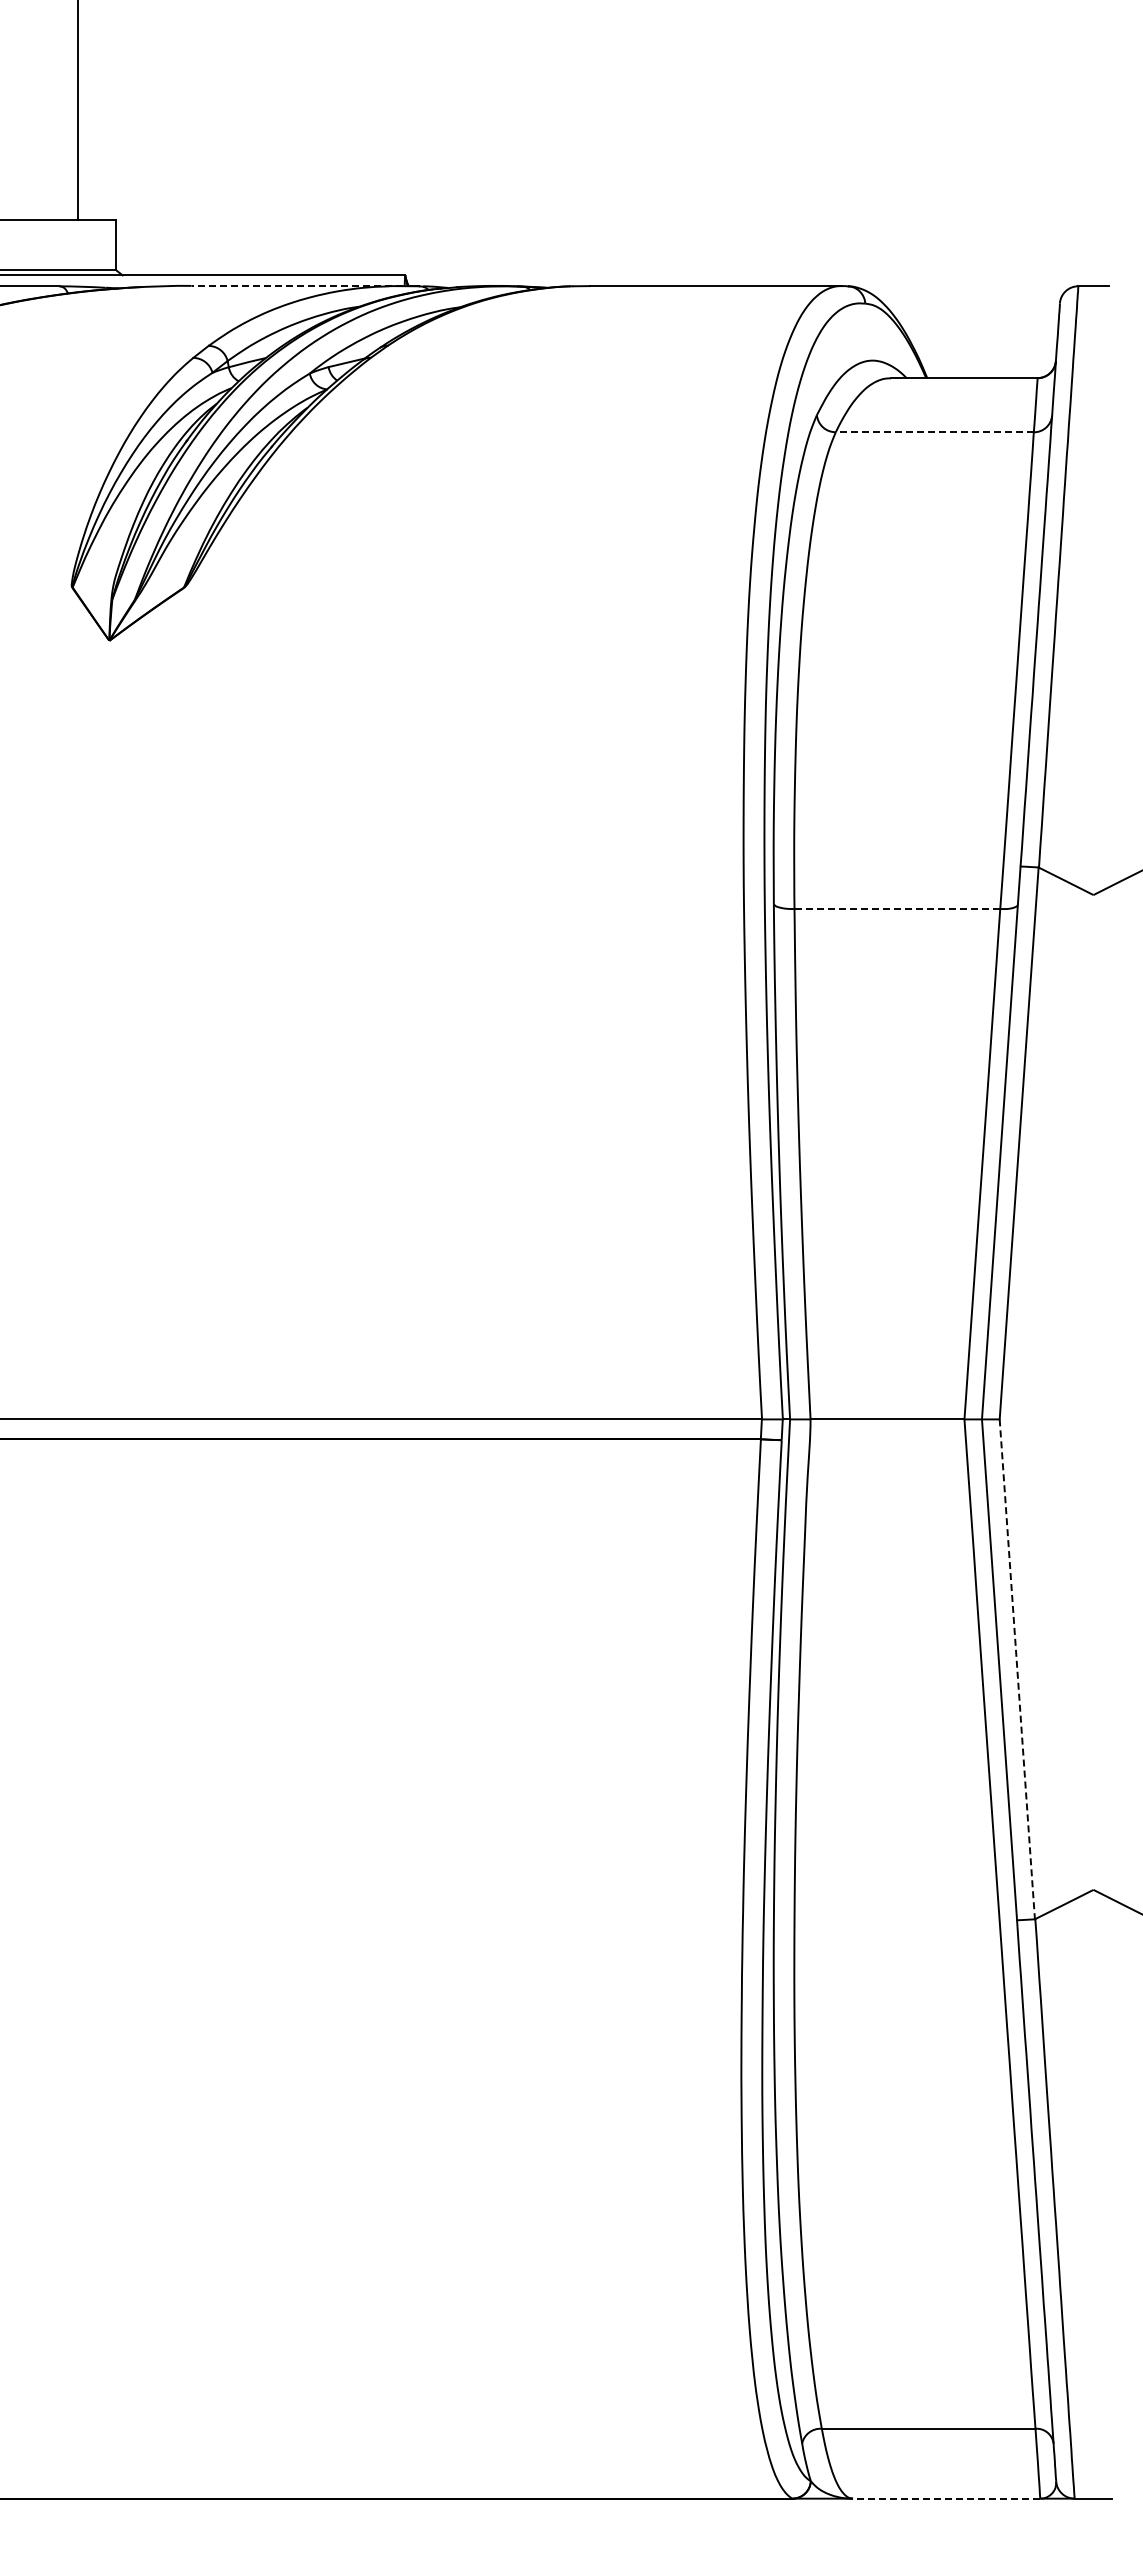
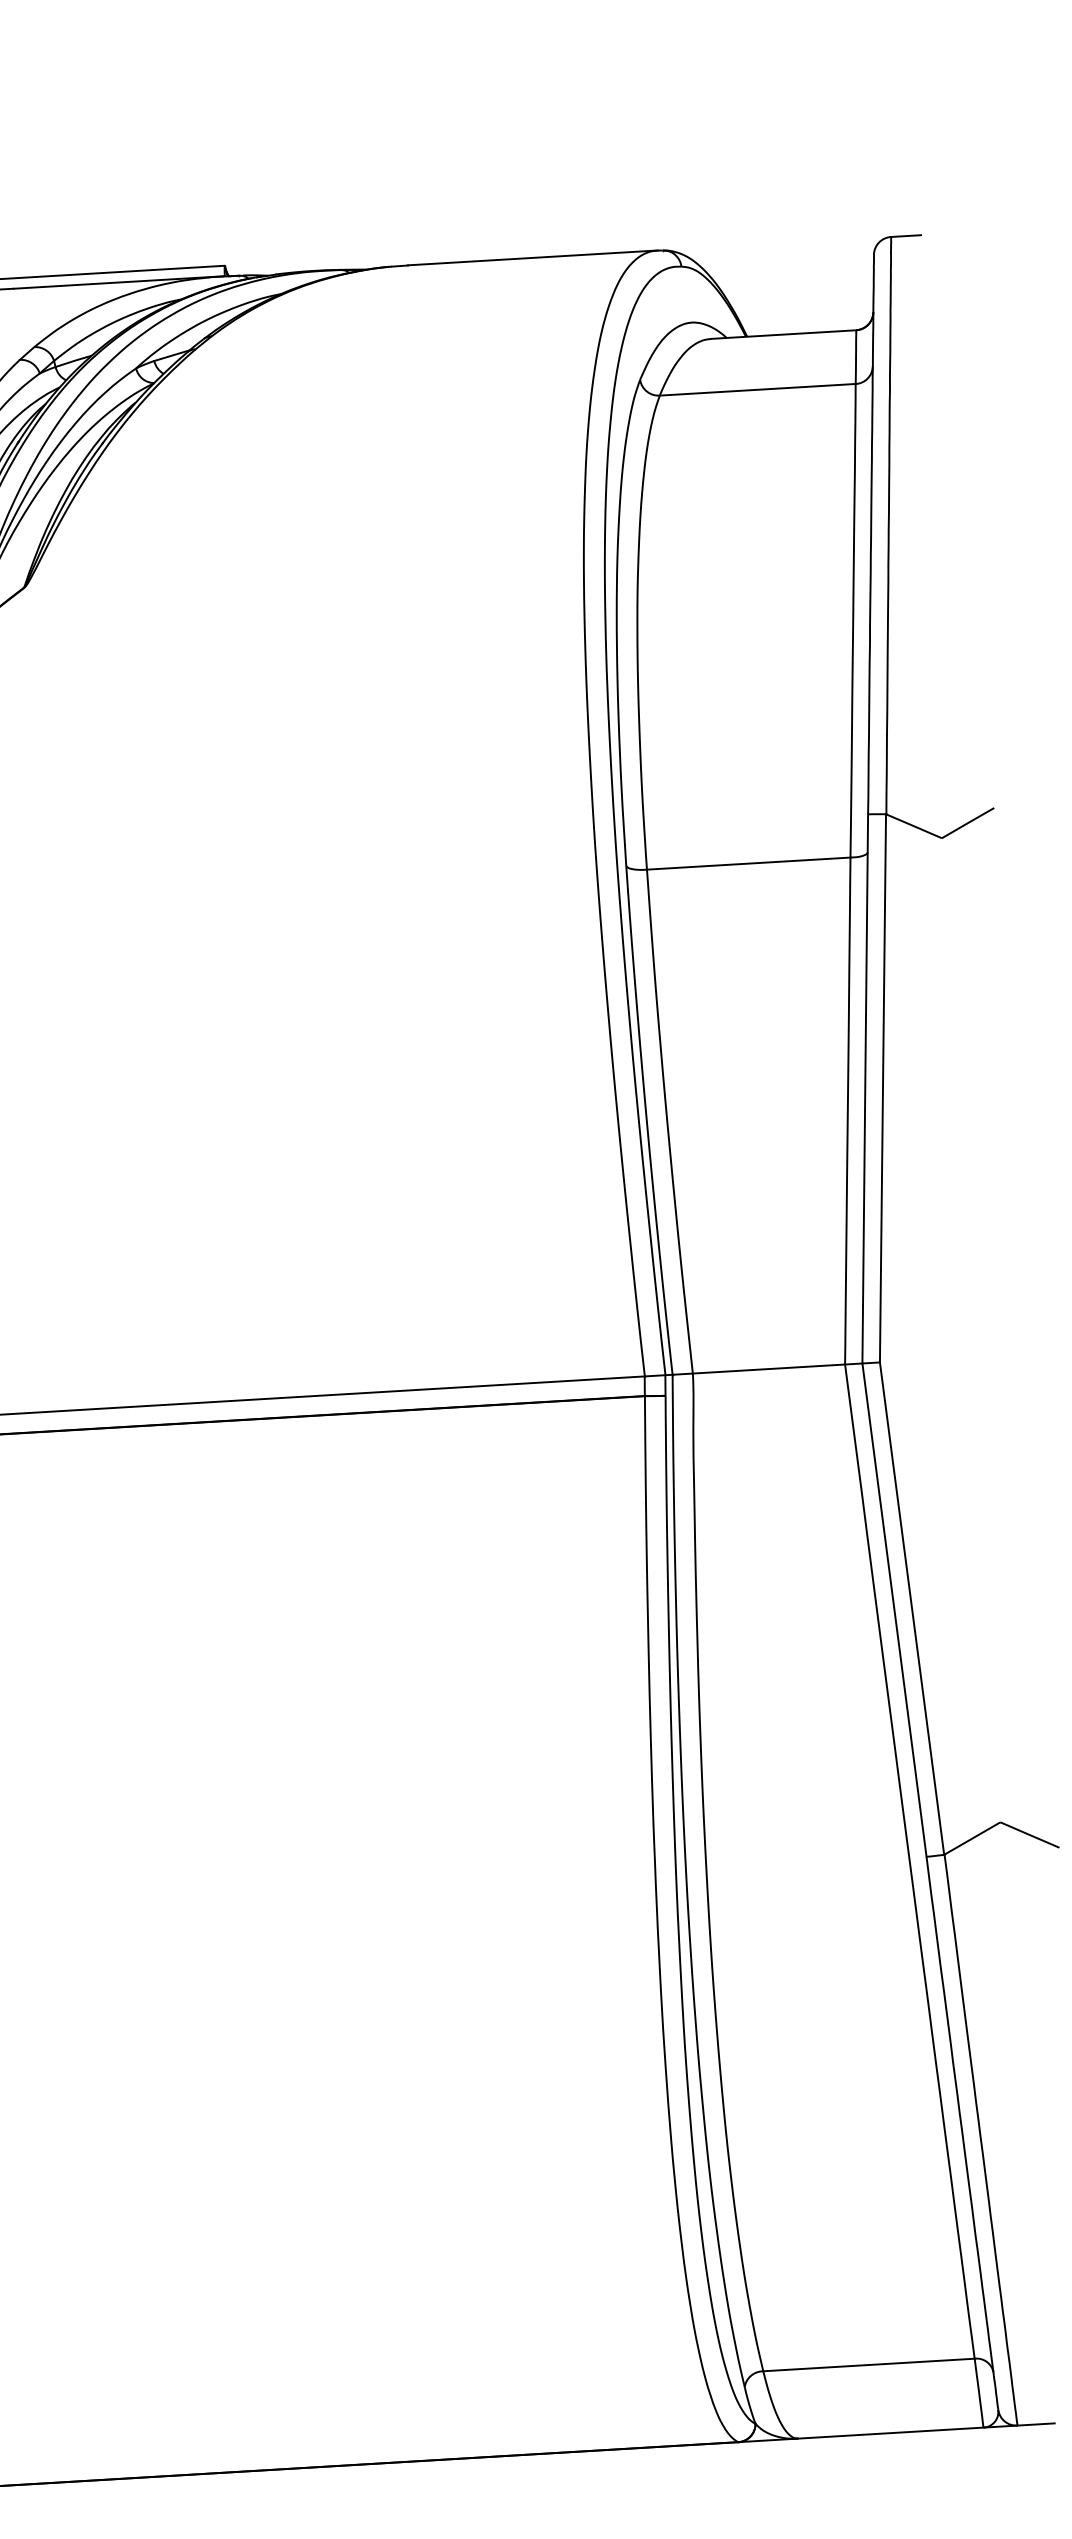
line: (297, 285) -> (118, 282), dashed -> solid
line: (934, 432) -> (757, 390), dashed -> solid
line: (897, 909) -> (748, 864), dashed -> solid
line: (1017, 1669) -> (912, 1608), dashed -> solid
line: (946, 2498) -> (890, 2432), dashed -> solid

